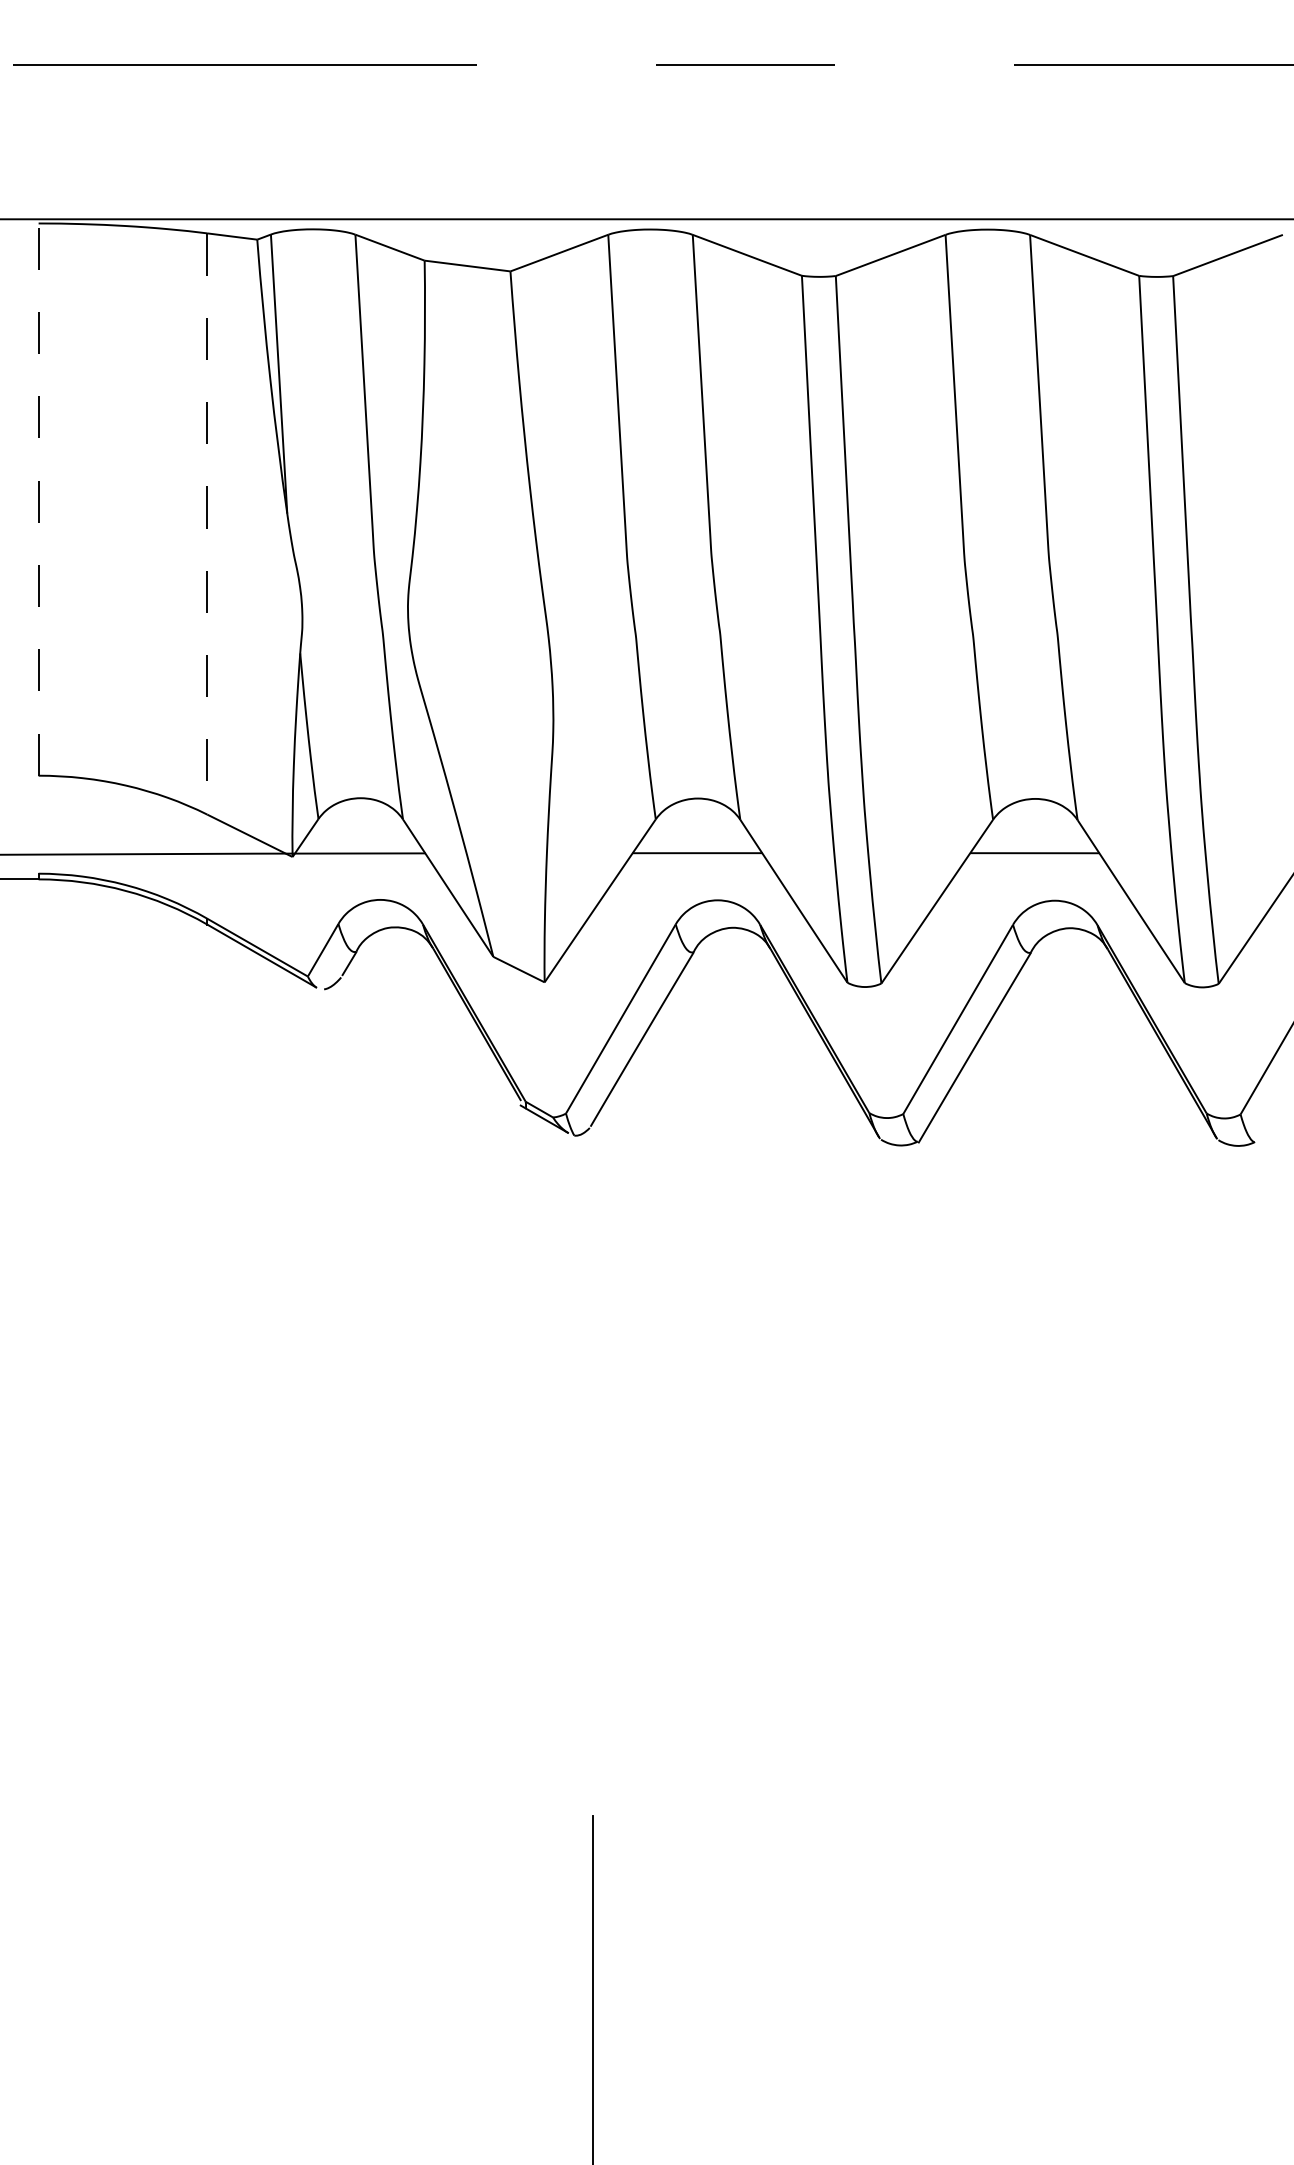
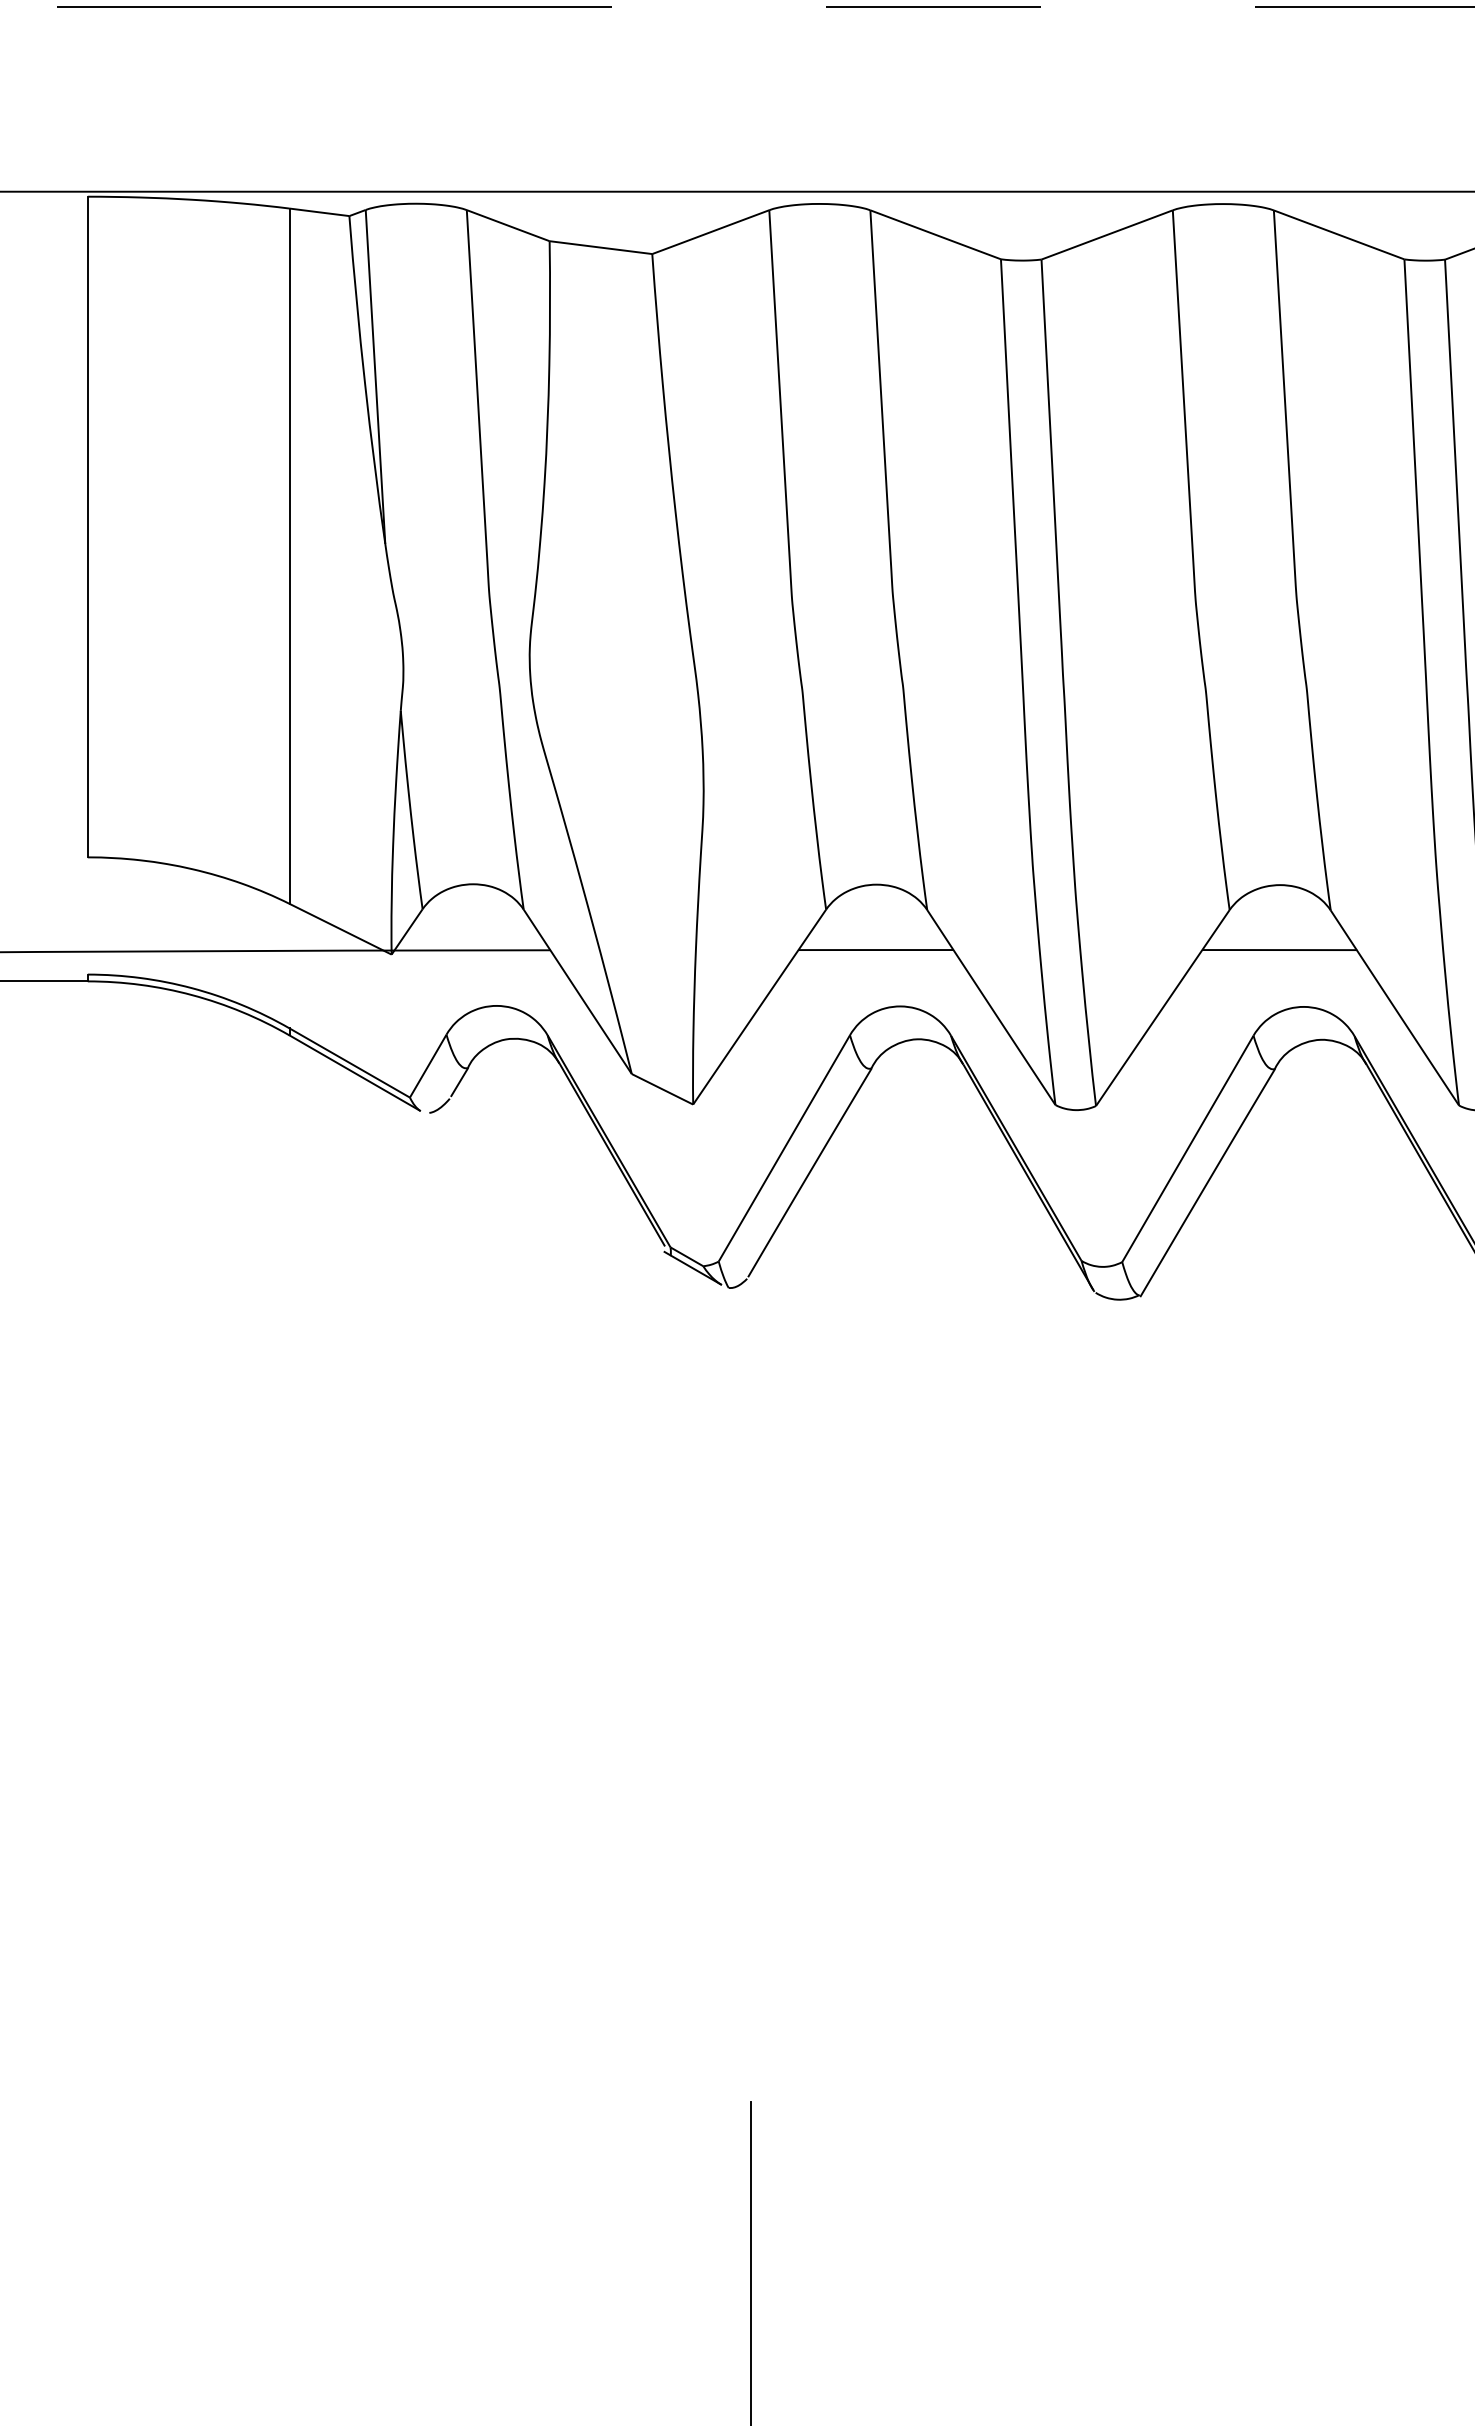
line: (38, 499) -> (87, 526), dashed -> solid
line: (207, 523) -> (289, 555), dashed -> solid

